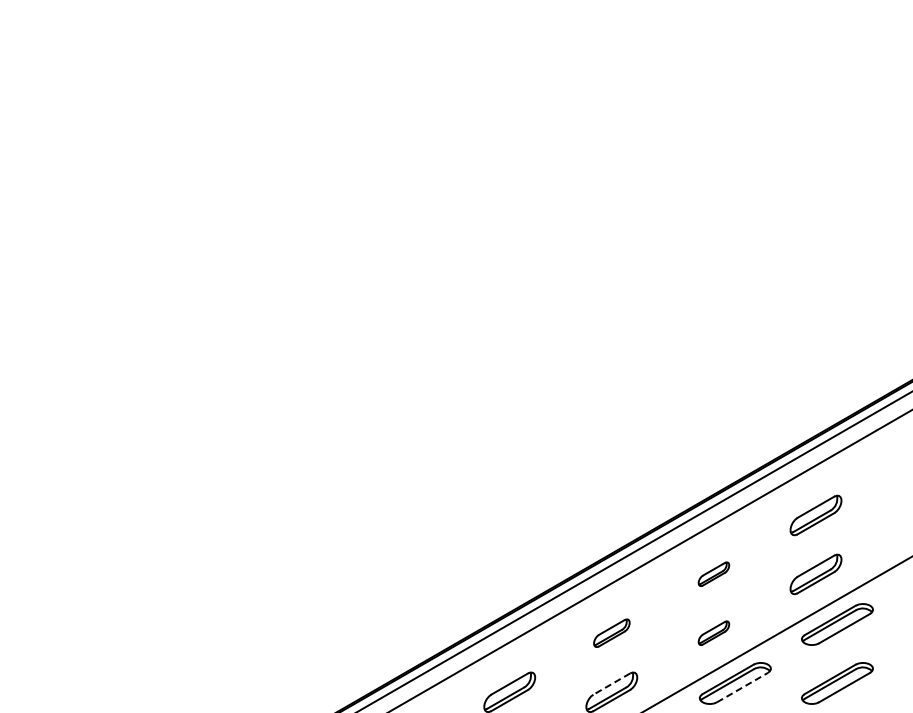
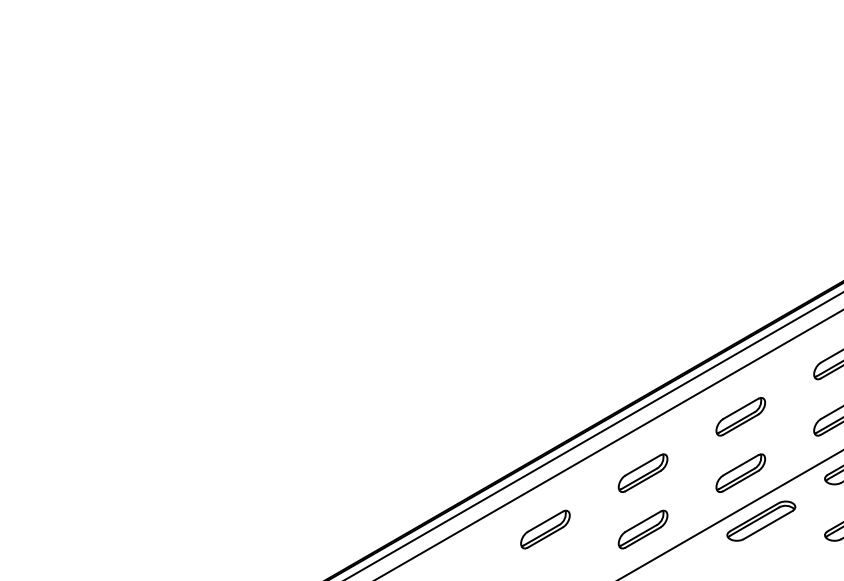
part: (713, 573) -> (740, 415), size x1.67
part: (611, 632) -> (642, 472), size x1.43
part: (713, 632) -> (740, 472), size x1.67
line: (611, 684) -> (642, 522), dashed -> solid
line: (742, 687) -> (768, 525), dashed -> solid

